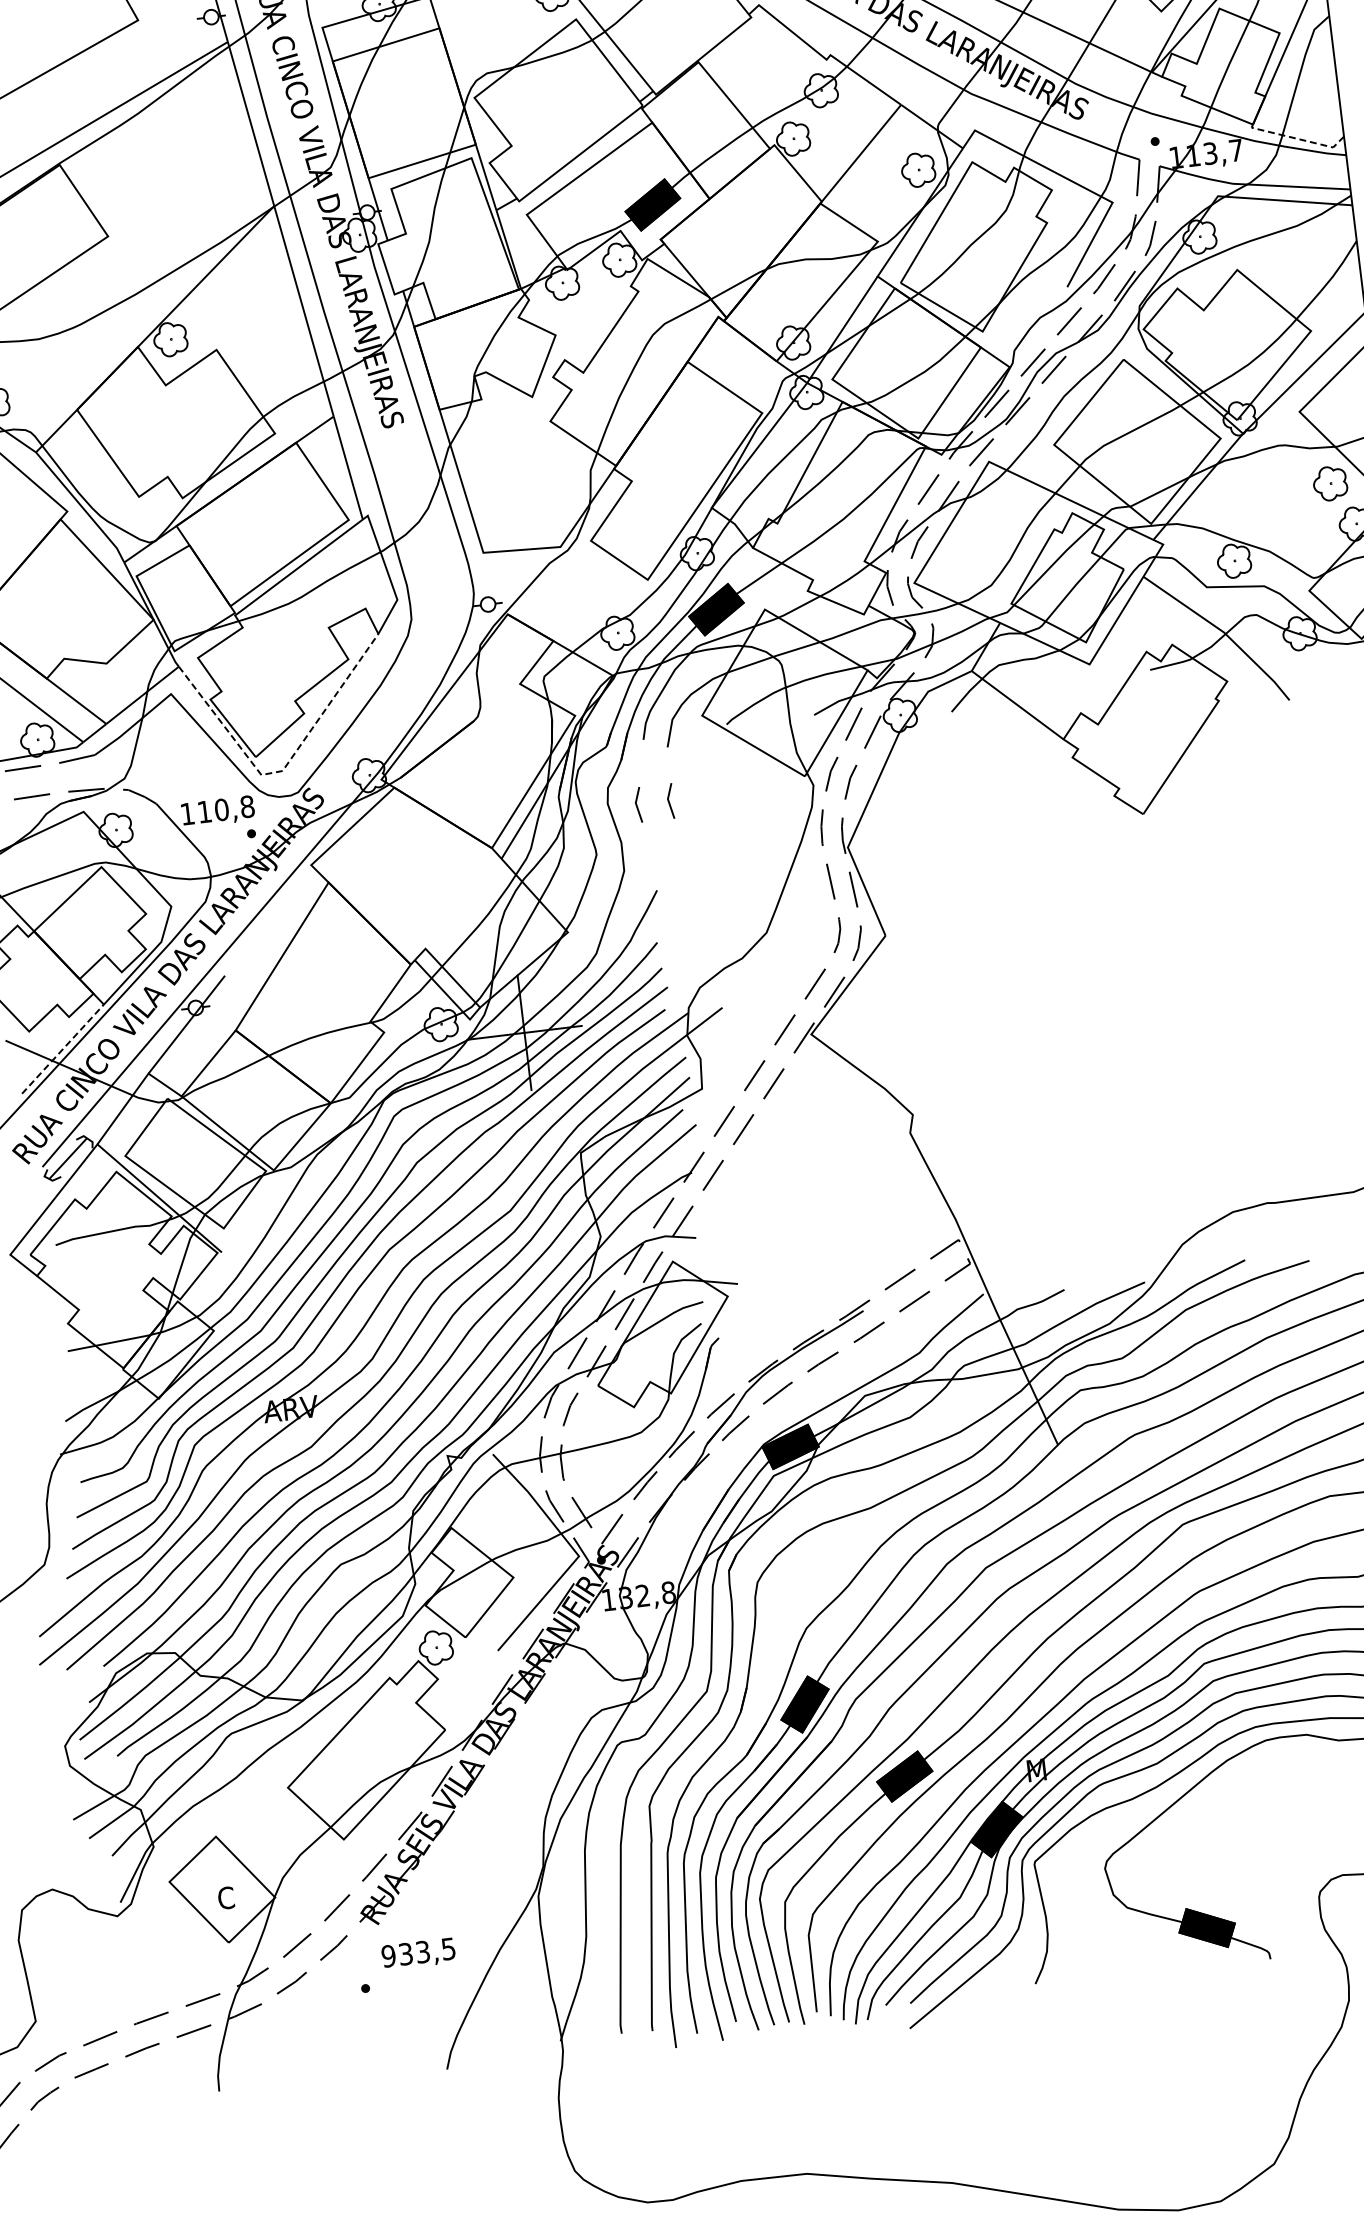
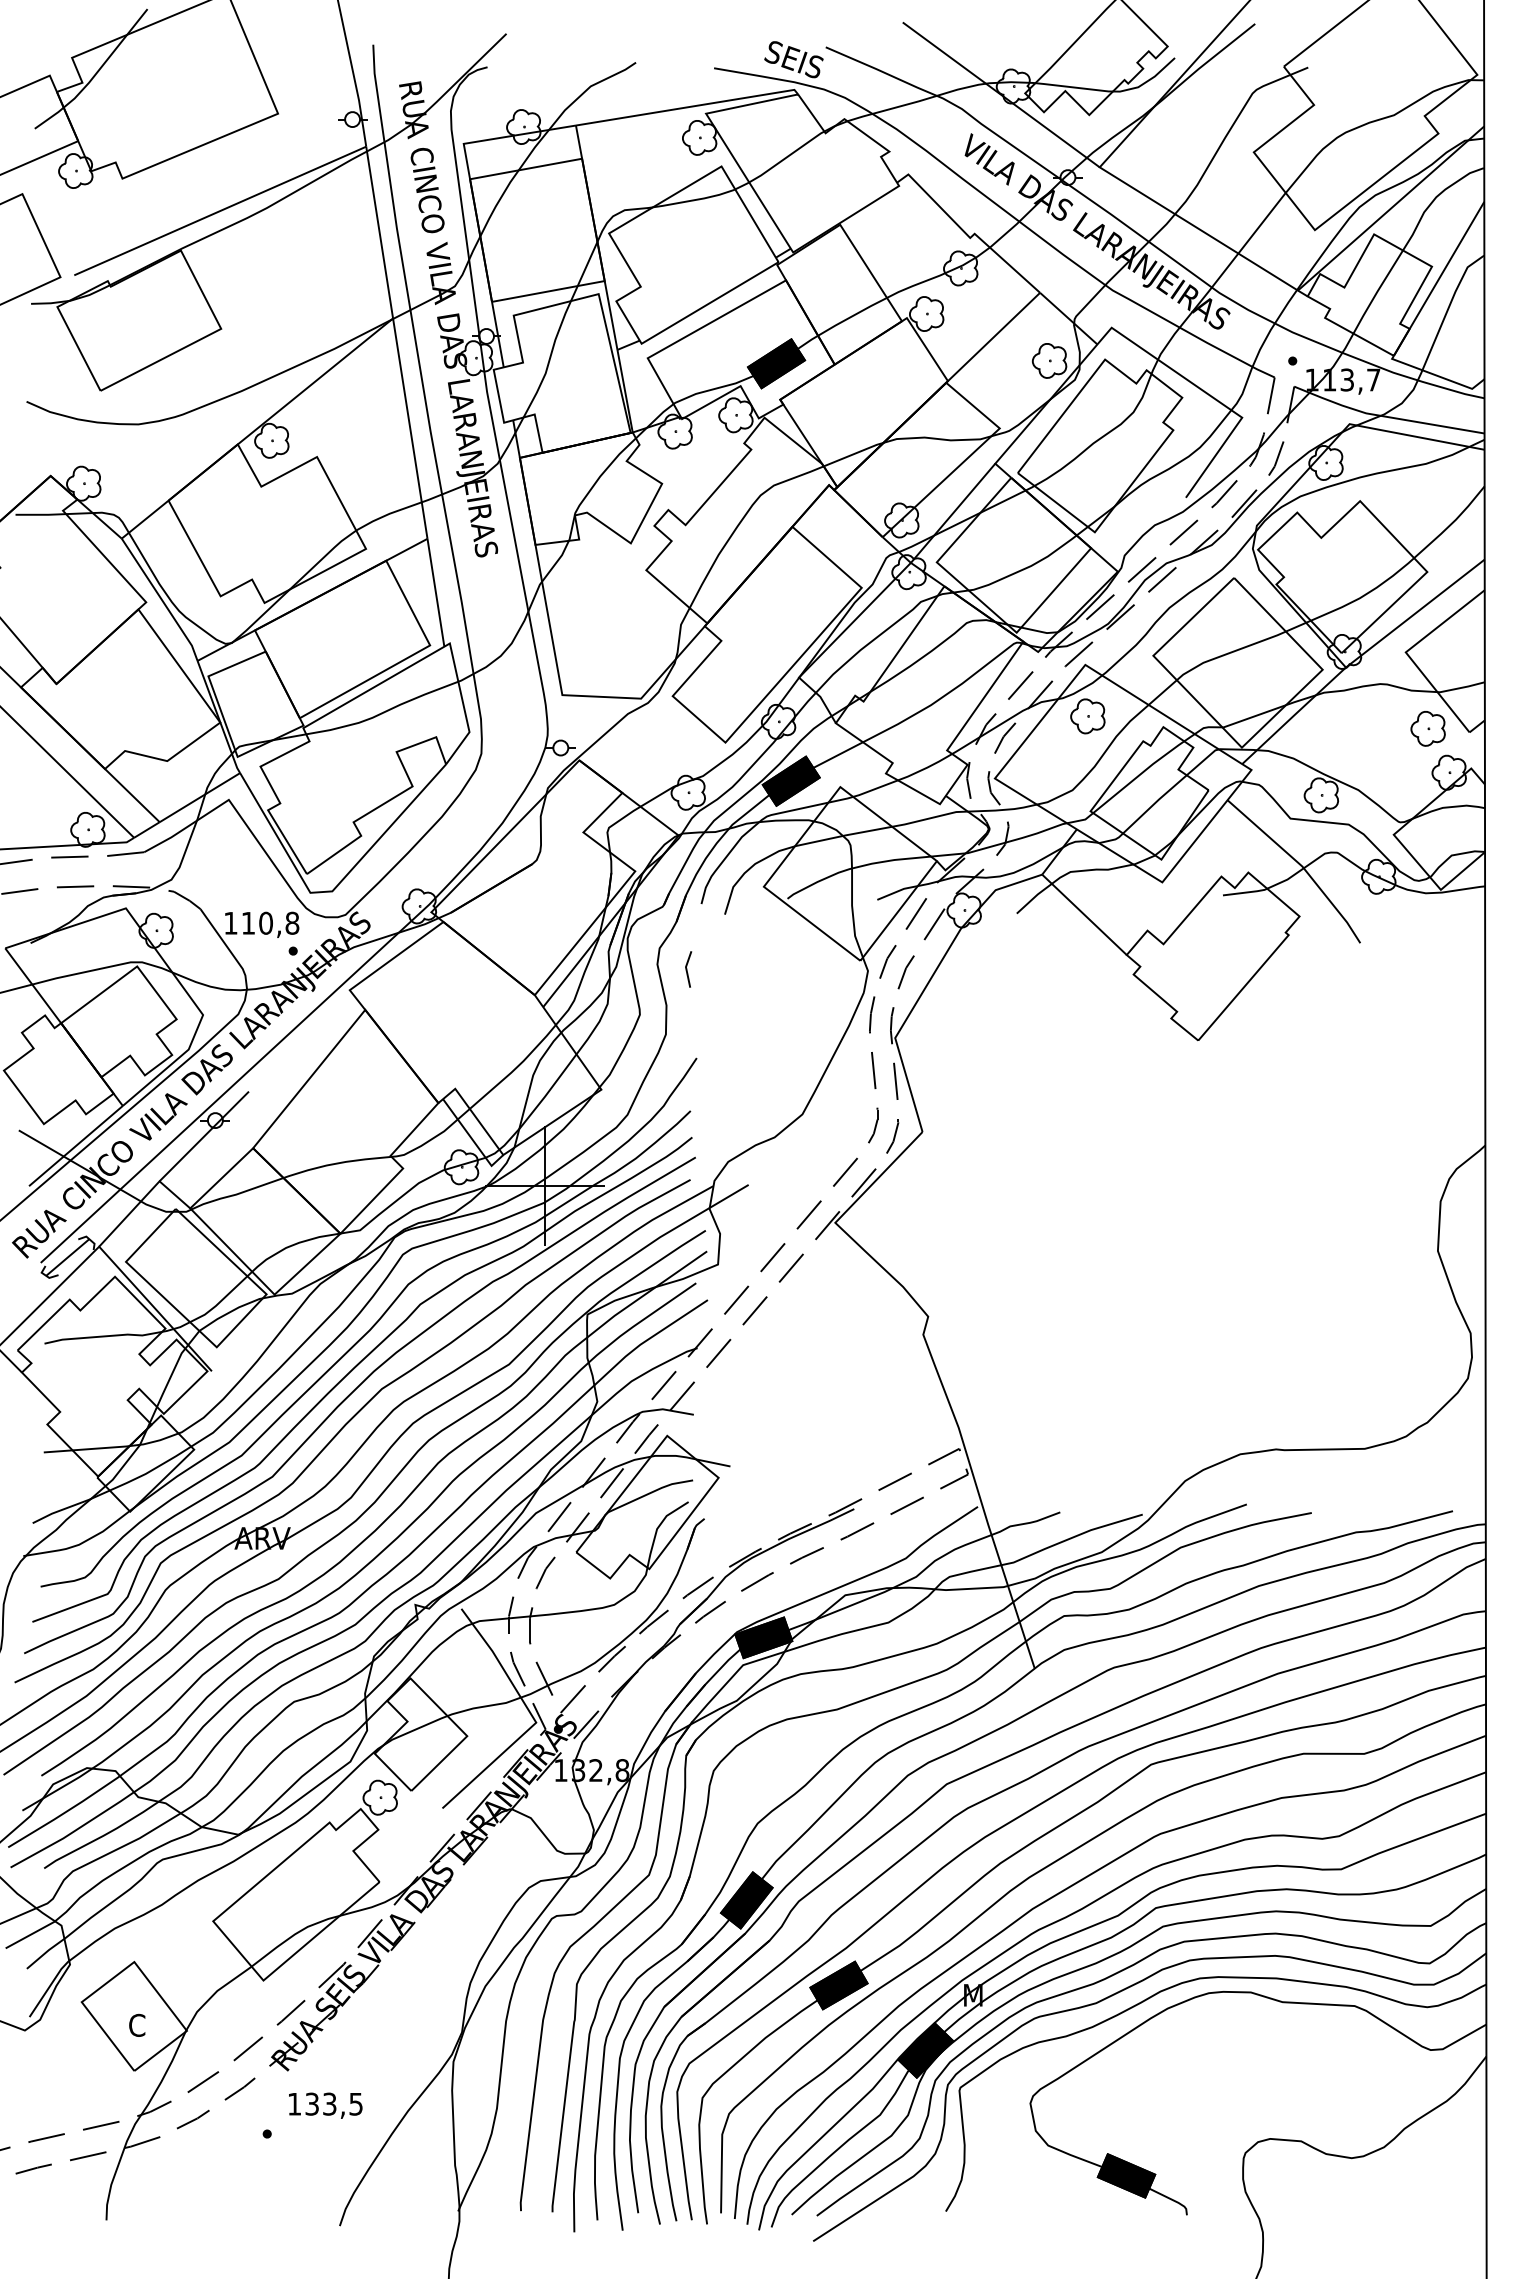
line: (1297, 139) -> (1437, 376), dashed -> solid
part: (997, 511) -> (1087, 716), added
line: (285, 767) -> (335, 888), dashed -> solid
line: (669, 801) -> (720, 969), removed
line: (62, 1049) -> (75, 1146), dashed -> solid
text: (388, 1955) -> (294, 2103), 933,5 -> 133,5

